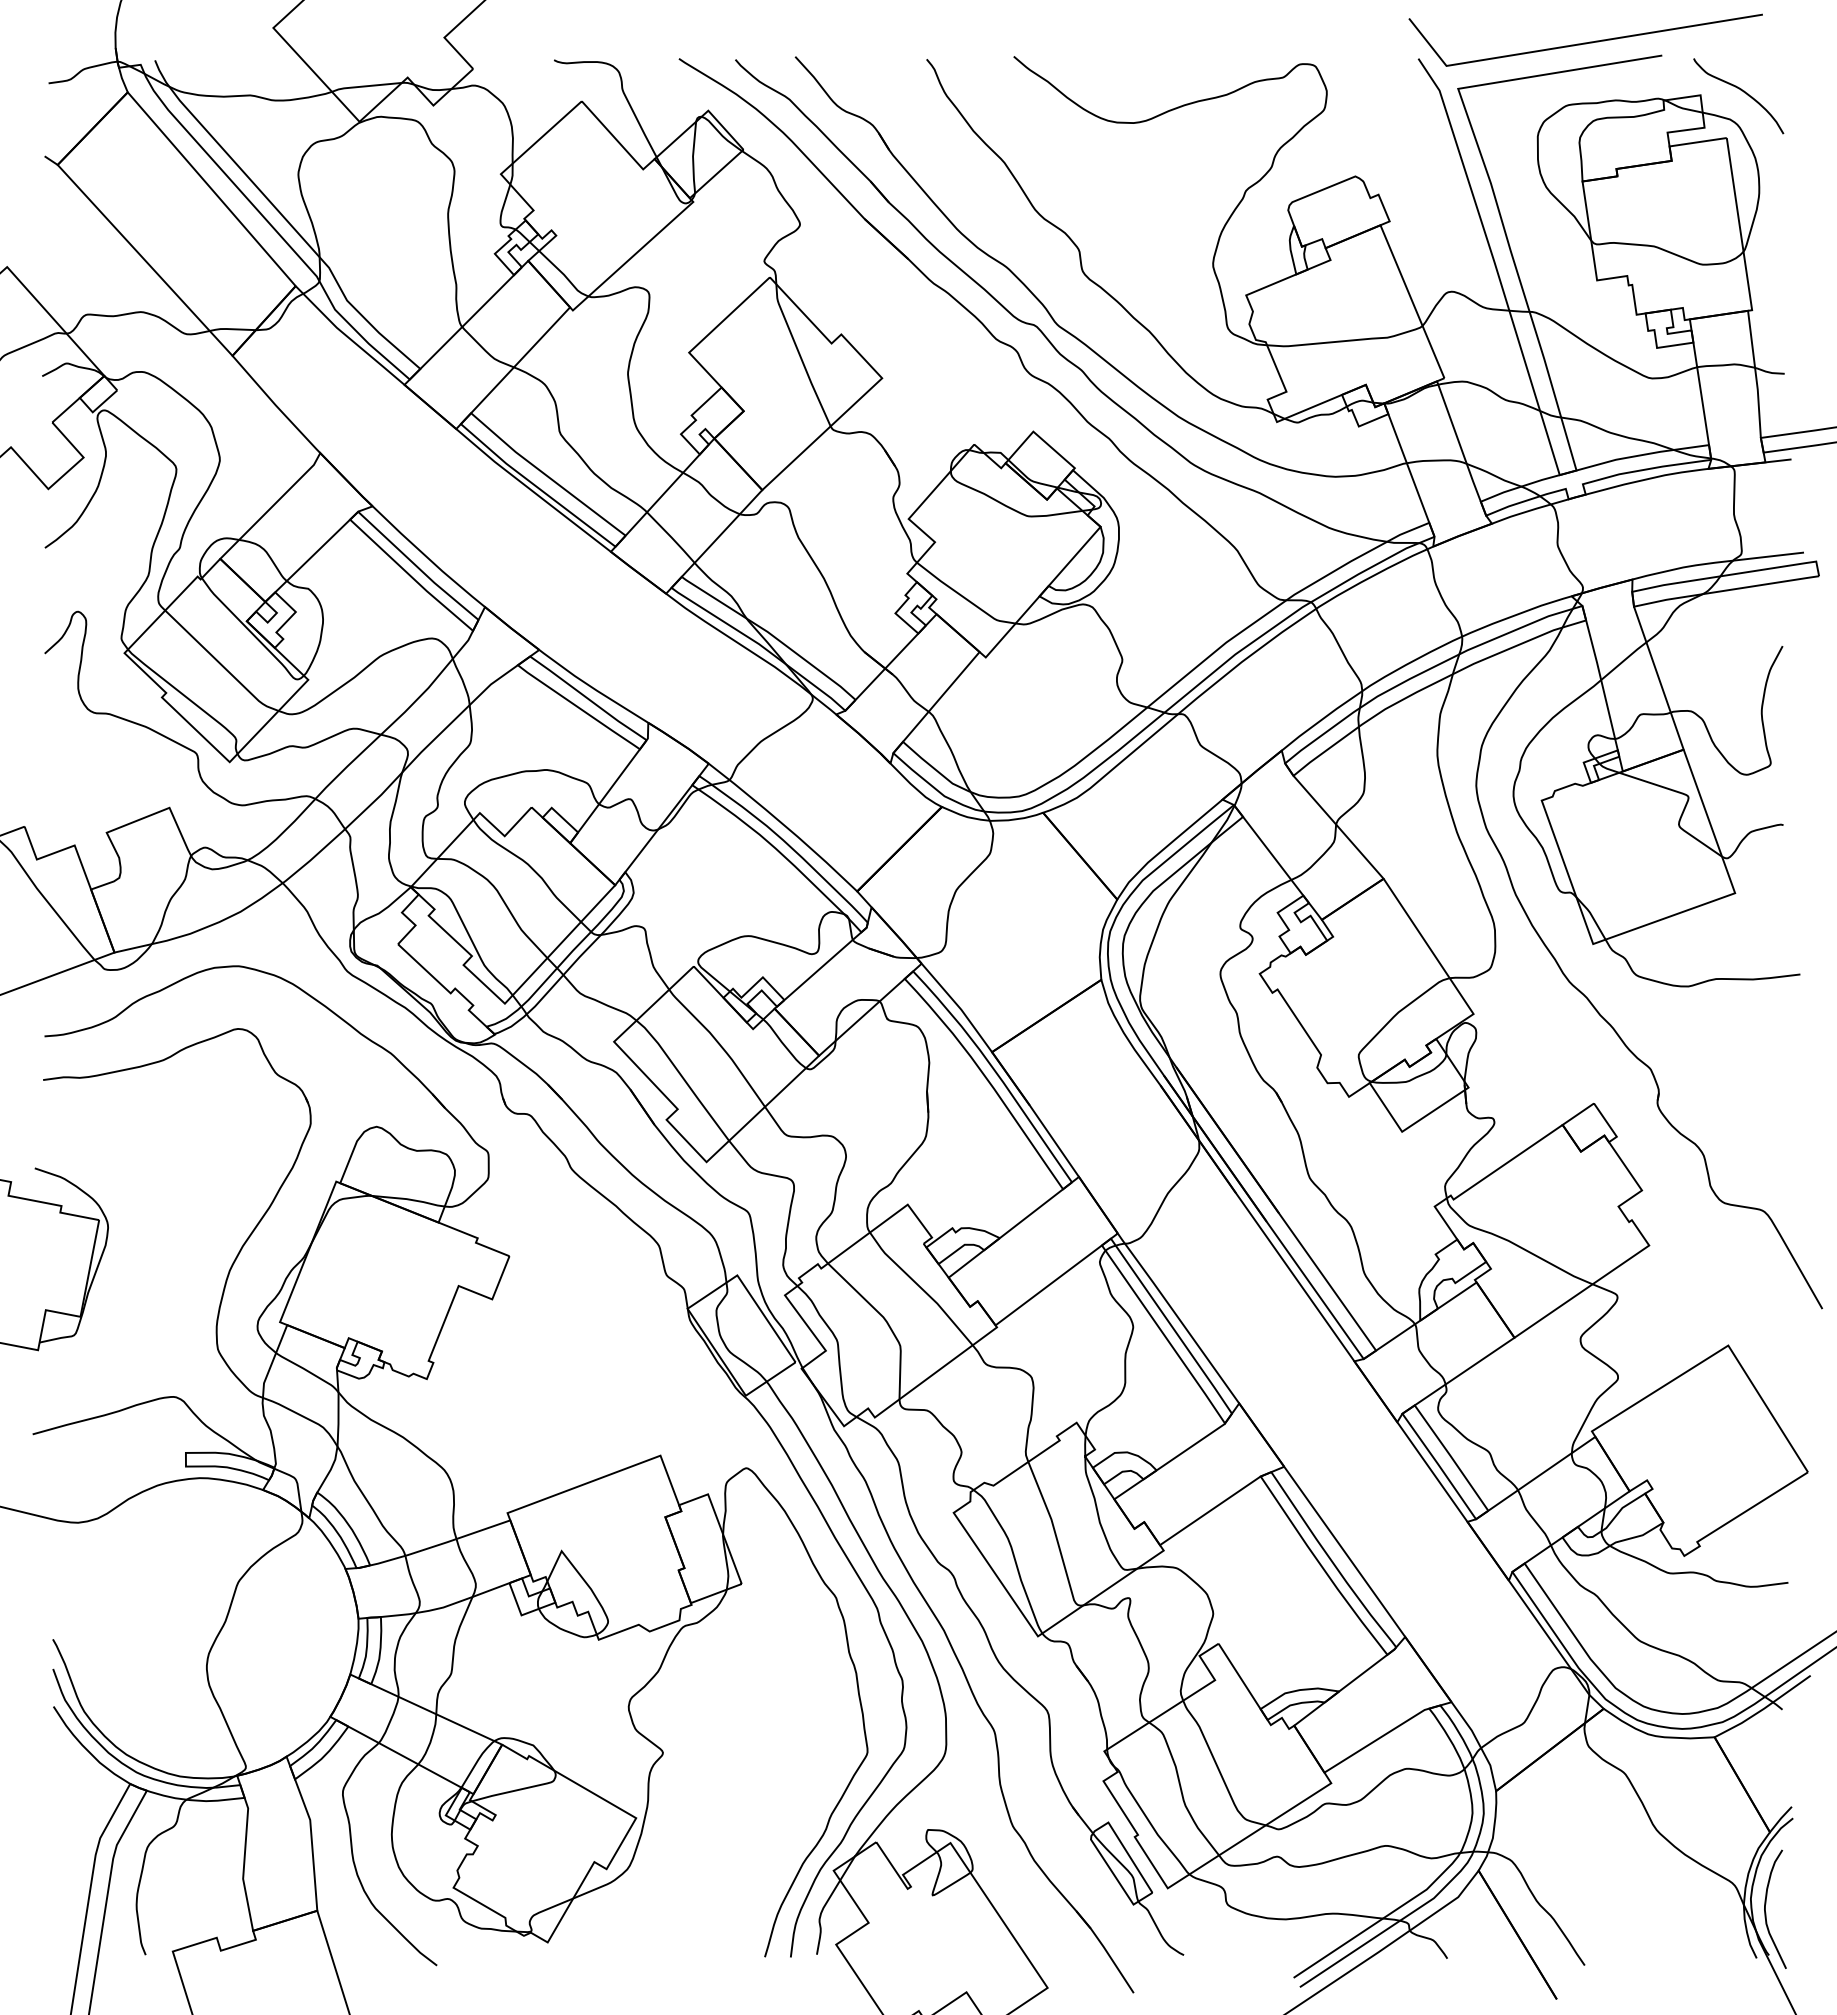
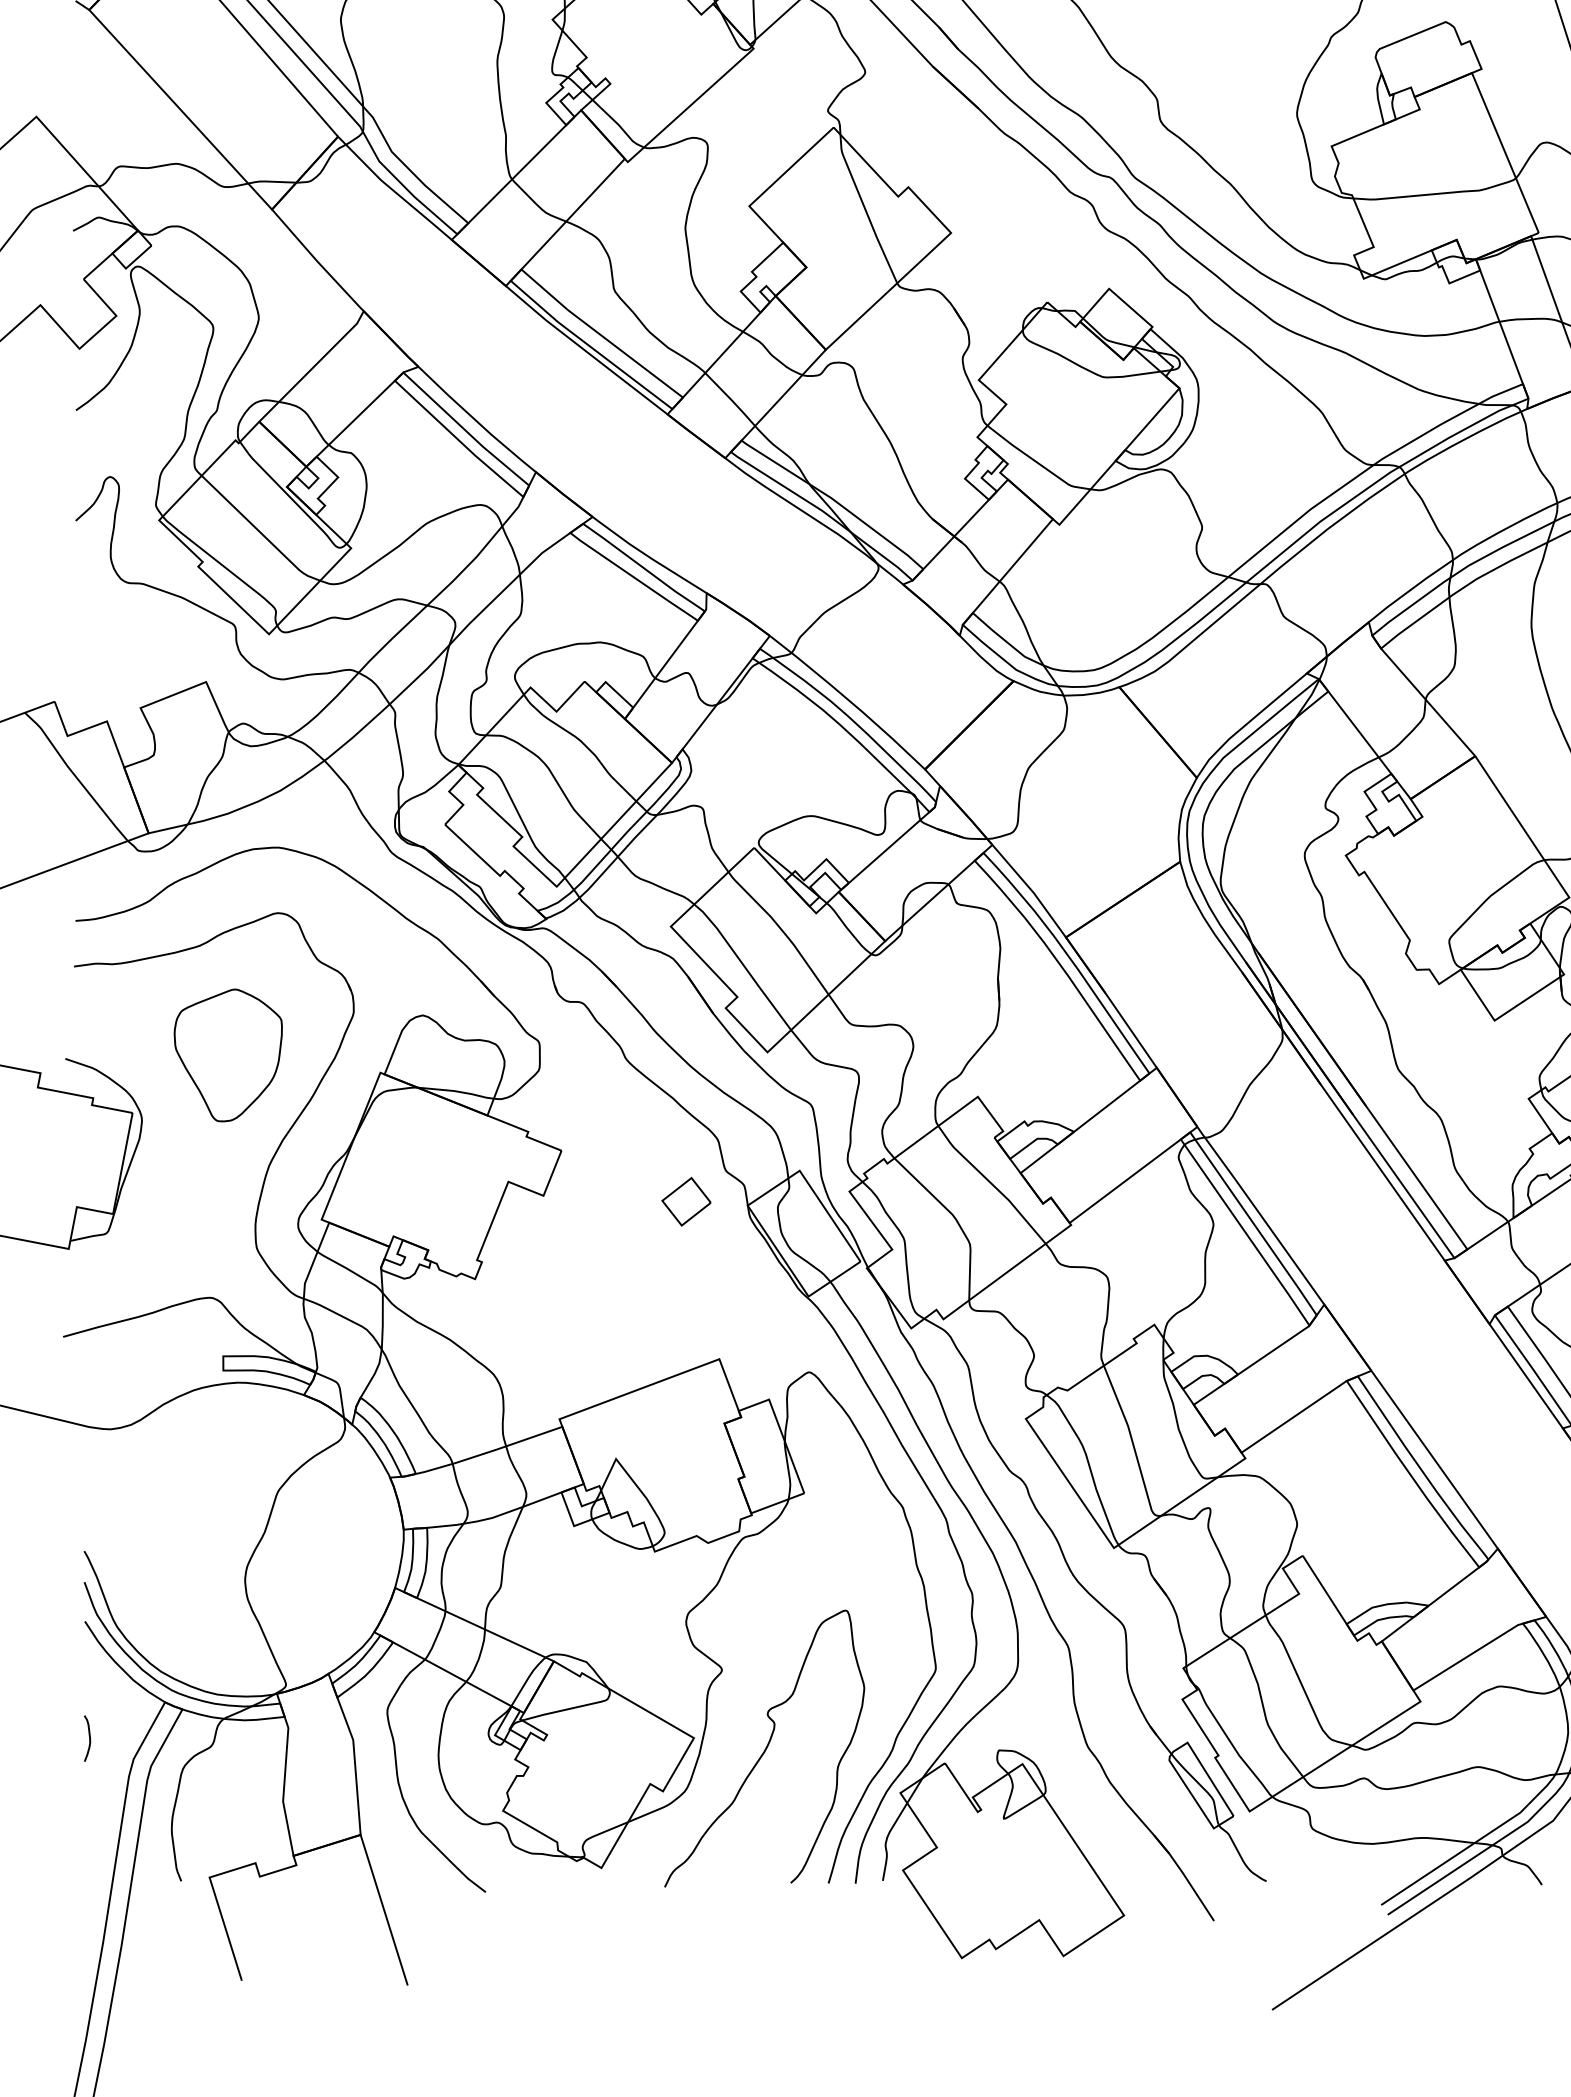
part: (190, 1165) -> (228, 1055), added
part: (628, 1304) -> (685, 1201), added
curve: (57, 1818) -> (89, 1738), added
curve: (704, 1827) -> (765, 1747), added

